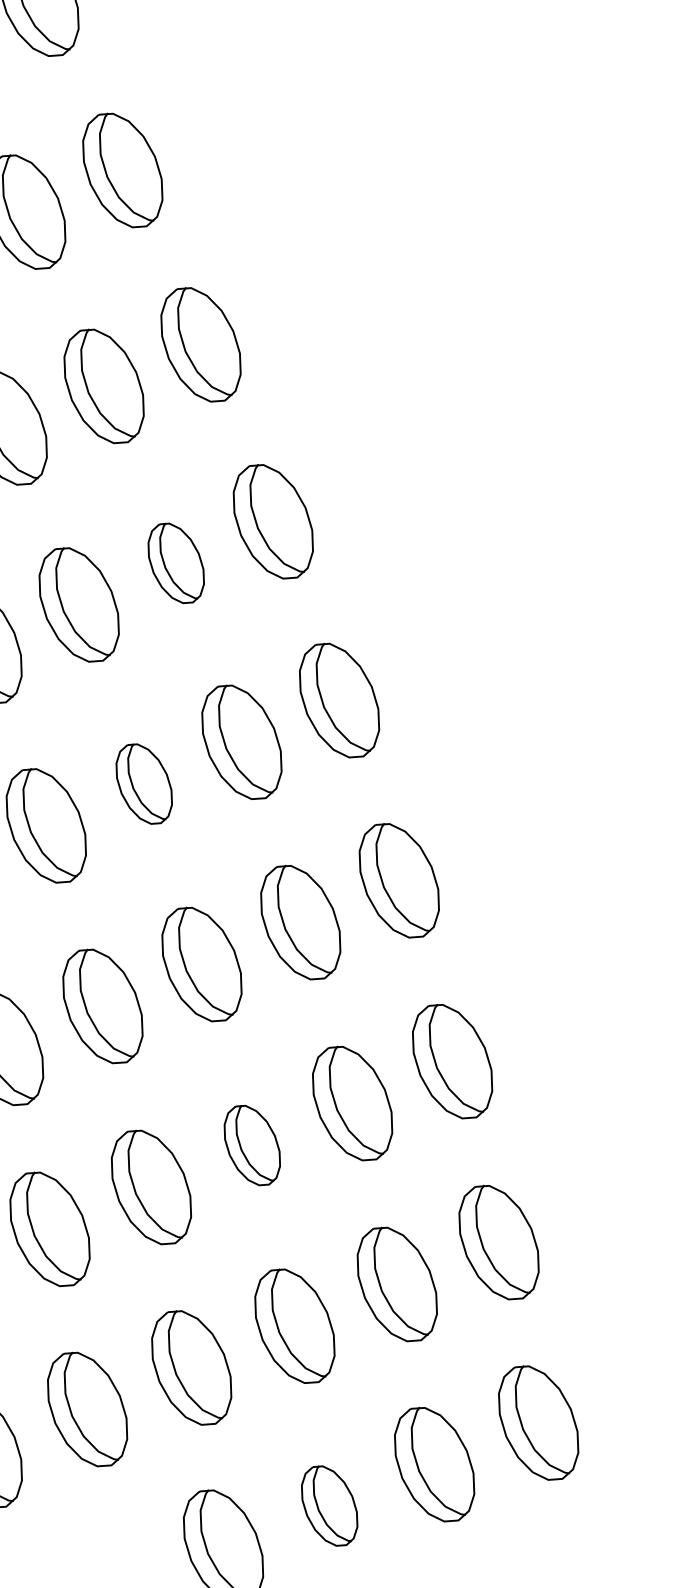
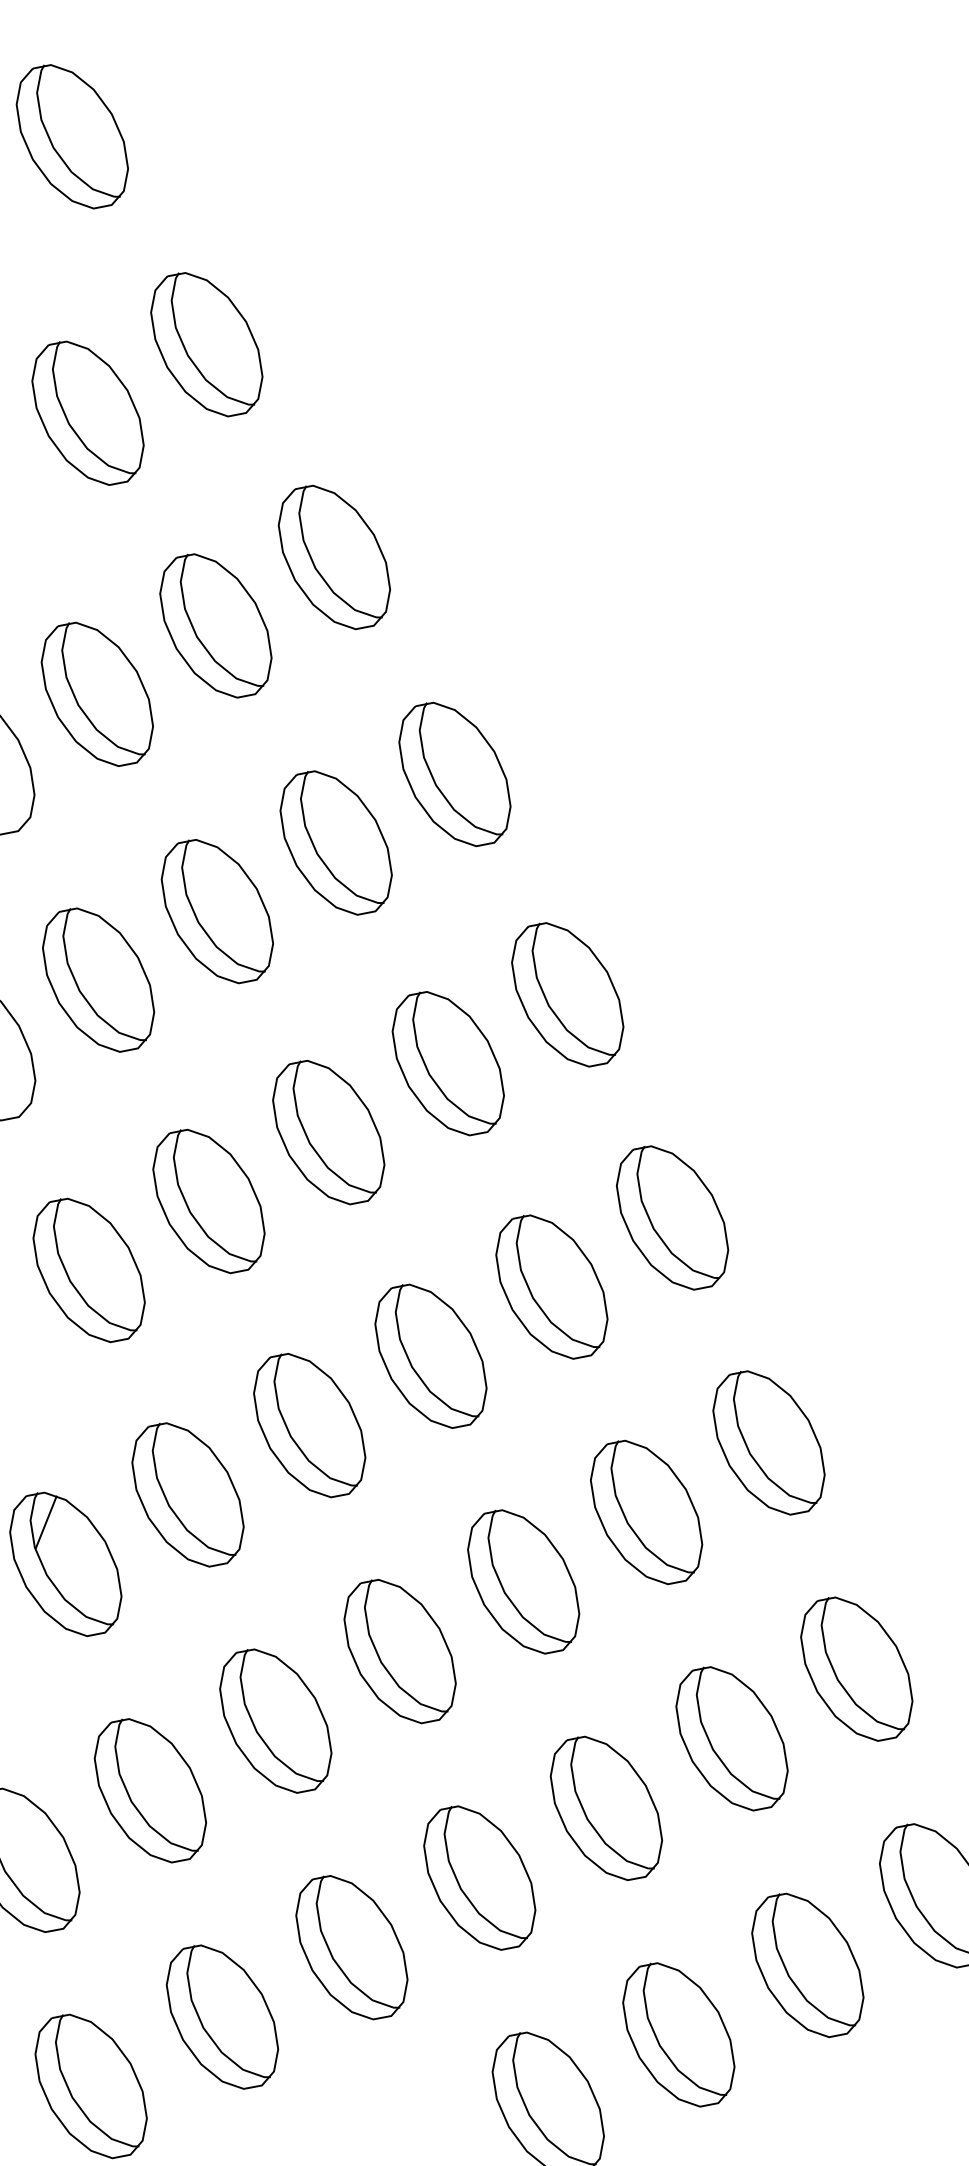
part: (175, 562) -> (335, 842), size x1.43
part: (144, 784) -> (328, 1132), size x1.43
part: (252, 1145) -> (523, 1581), size x1.43
part: (329, 1505) -> (678, 2034), size x1.43

